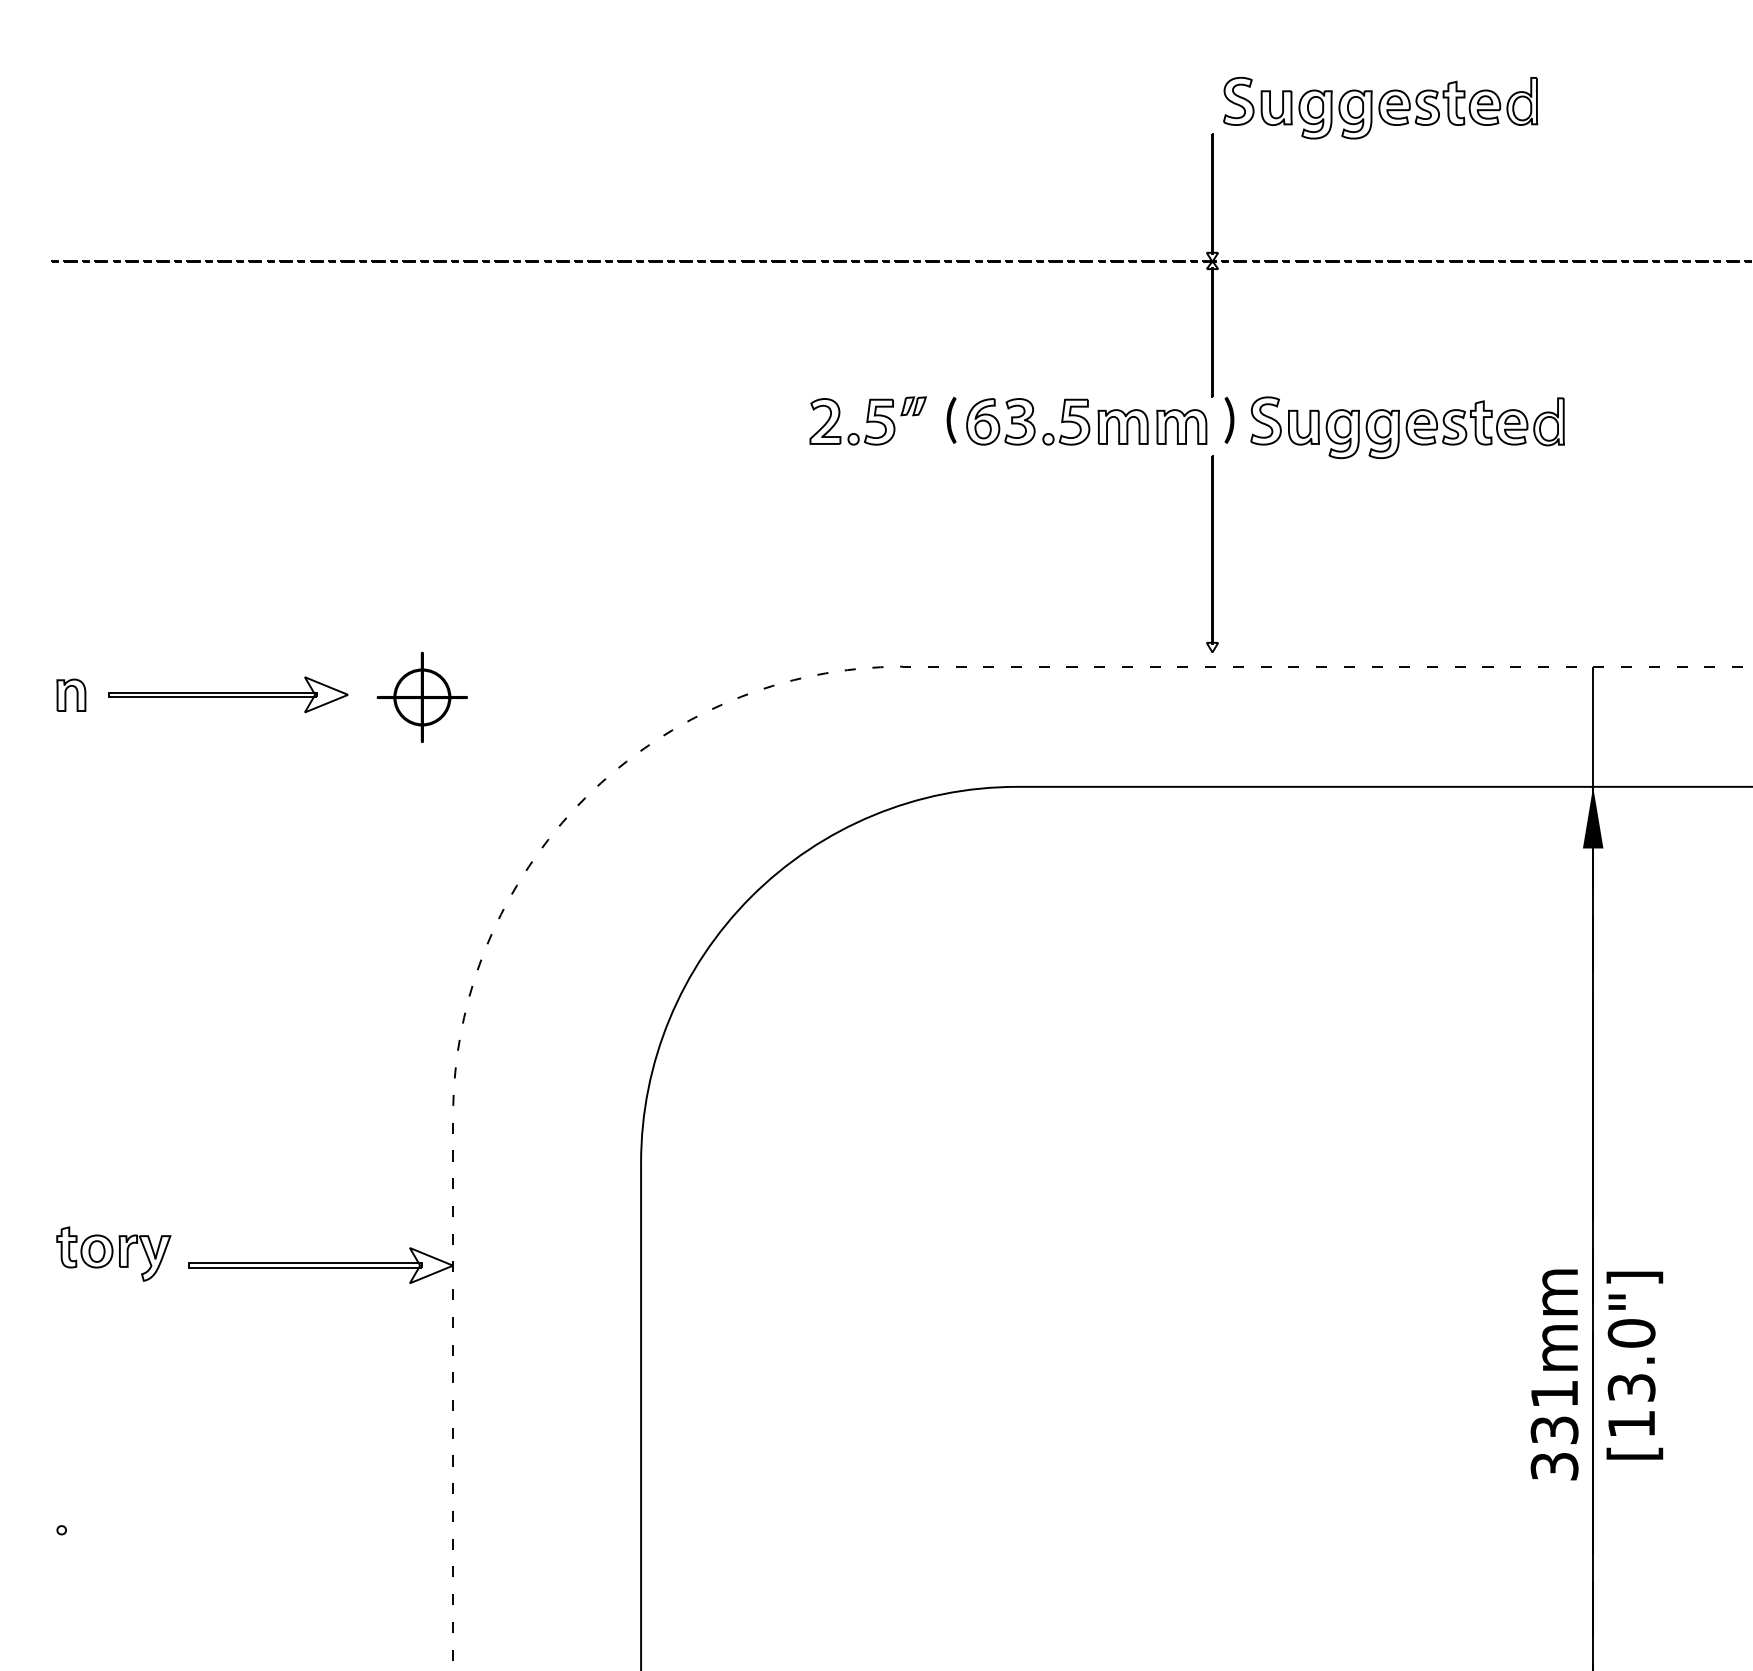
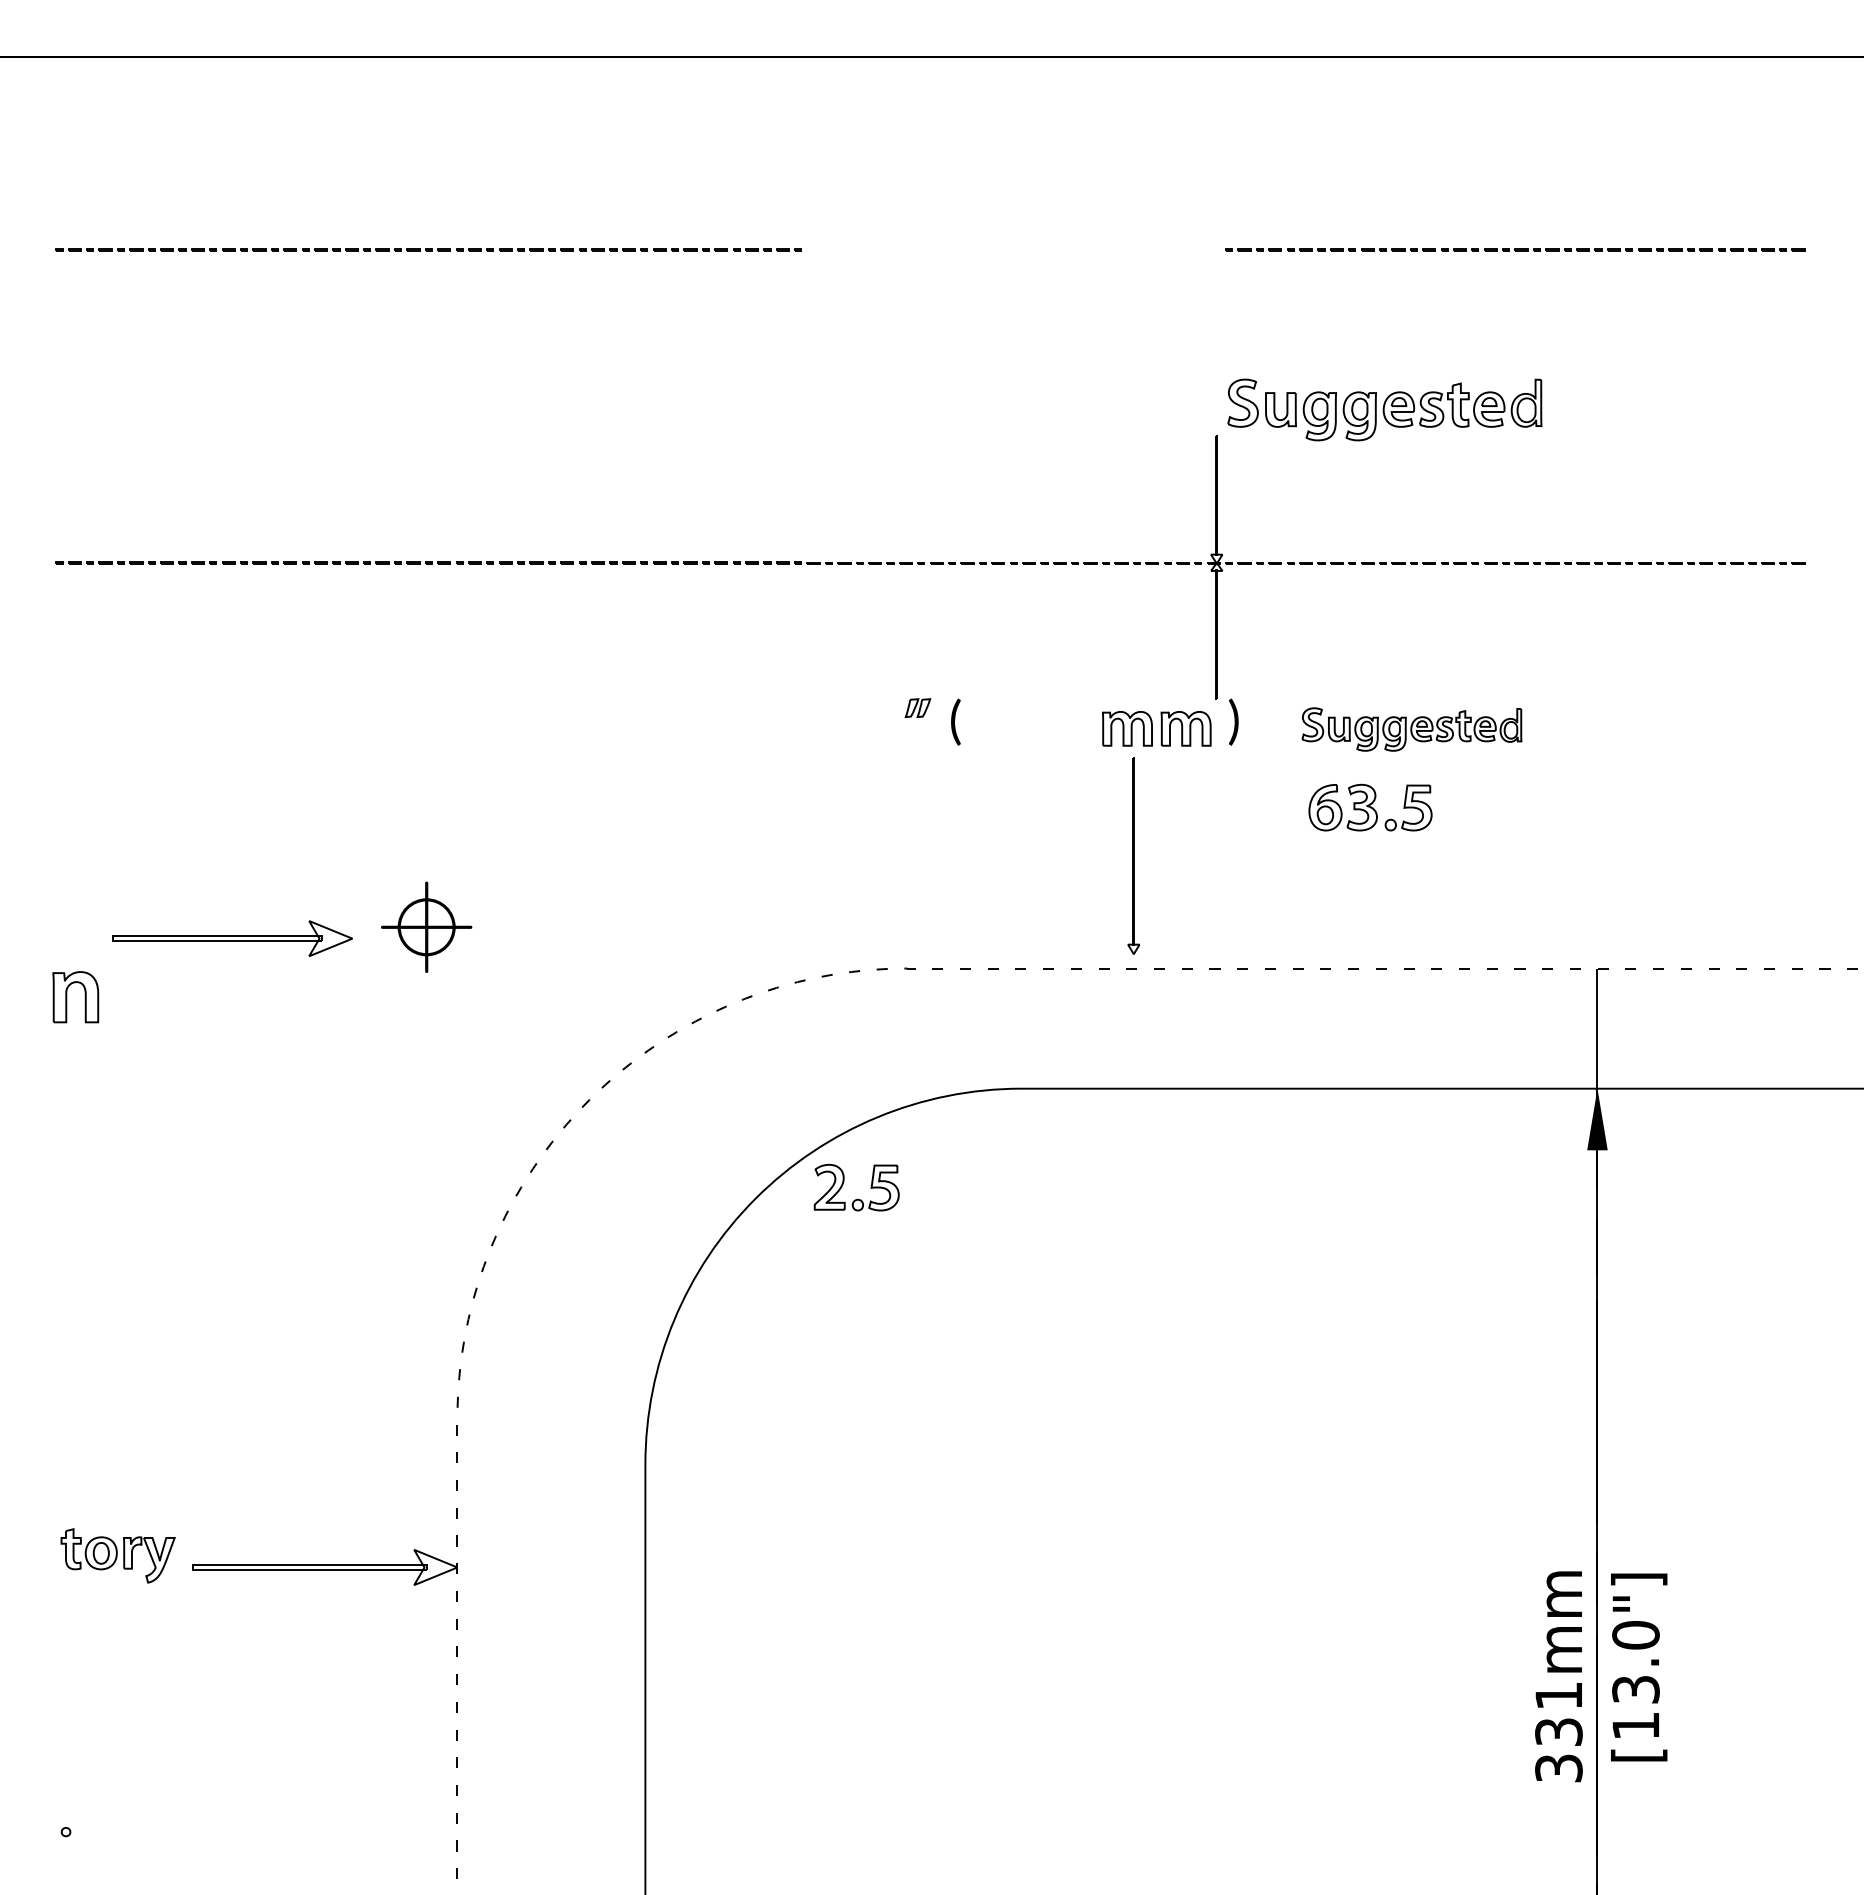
part: (1028, 421) -> (1370, 807), moved
part: (1407, 427) -> (1411, 729), size x0.7
part: (853, 432) -> (857, 1198), moved
part: (1212, 553) -> (1133, 855), moved
part: (71, 694) -> (75, 996), size x1.6
part: (228, 694) -> (232, 938), moved
part: (422, 696) -> (426, 926), moved

